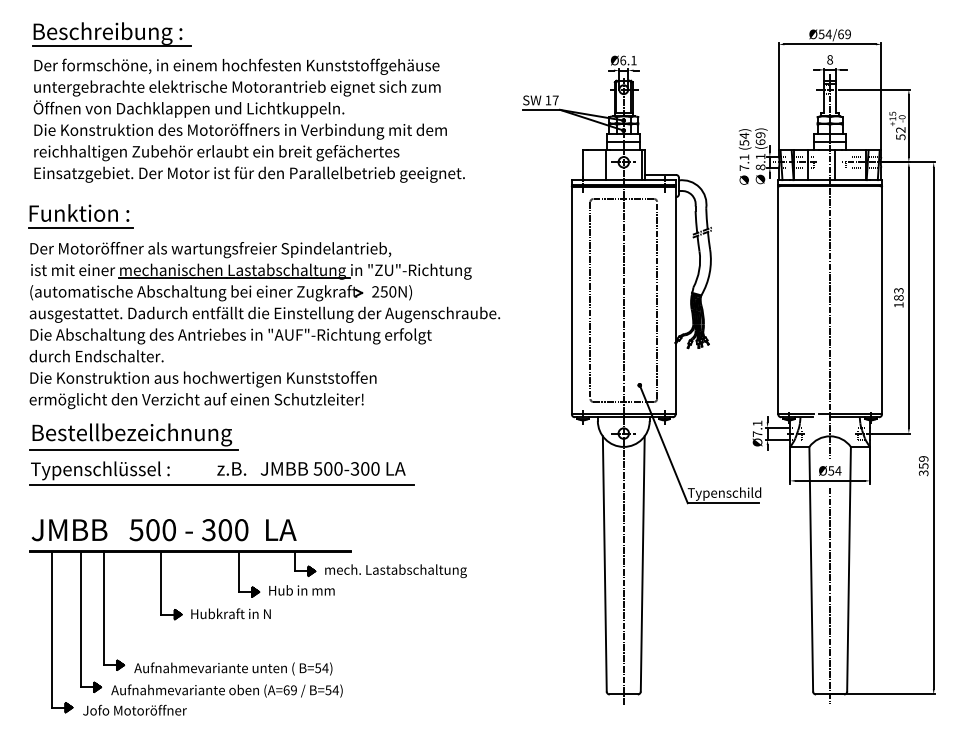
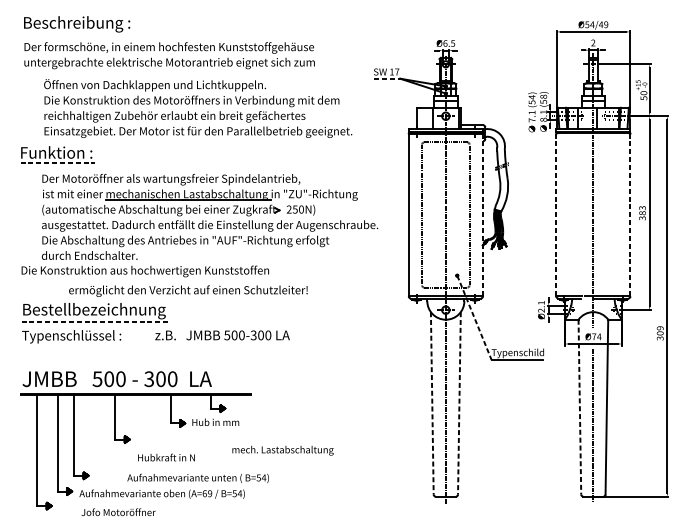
text: (840, 34) -> (600, 24), Ø54/69 -> Ø54/49
line: (111, 45) -> (79, 32), removed
text: (830, 59) -> (593, 42), 8 -> 2
text: (633, 60) -> (452, 43), Ø6.1 -> Ø6.5
line: (542, 109) -> (387, 78), solid -> dashed
text: (900, 129) -> (643, 92), 52 -> 50
text: (760, 138) -> (543, 99), (69) -> (58)
text: (248, 141) -> (197, 108), moved
line: (81, 227) -> (58, 162), solid -> dashed
line: (675, 300) -> (482, 215), solid -> dashed
line: (778, 300) -> (556, 215), solid -> dashed
line: (882, 300) -> (630, 215), solid -> dashed
part: (264, 302) -> (209, 217), moved
text: (898, 305) -> (642, 218), 183 -> 383
text: (196, 400) -> (188, 290), moved
text: (757, 434) -> (541, 310), Ø7.1 -> Ø2.1
line: (663, 444) -> (474, 317), solid -> dashed
line: (134, 450) -> (96, 322), solid -> dashed
text: (923, 466) -> (660, 333), 359 -> 309
text: (831, 470) -> (594, 336), Ø54 -> Ø74
line: (222, 485) -> (158, 347), removed
line: (604, 563) -> (432, 403), solid -> dashed
line: (642, 563) -> (459, 403), solid -> dashed
line: (811, 569) -> (580, 407), solid -> dashed
text: (395, 571) -> (282, 450), moved
text: (230, 613) -> (166, 457), moved
text: (233, 668) -> (198, 478), moved
text: (134, 709) -> (118, 511), moved

